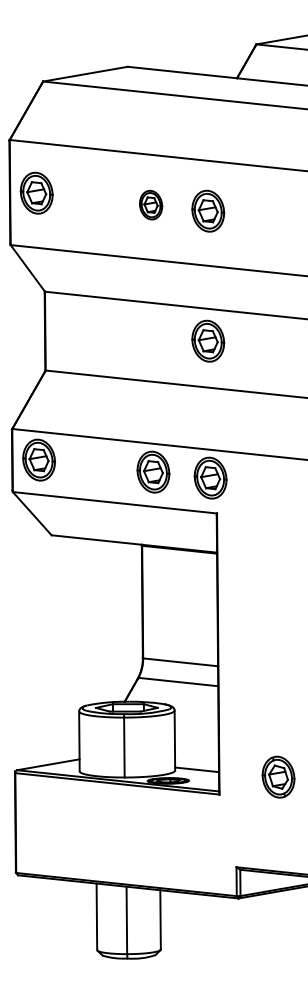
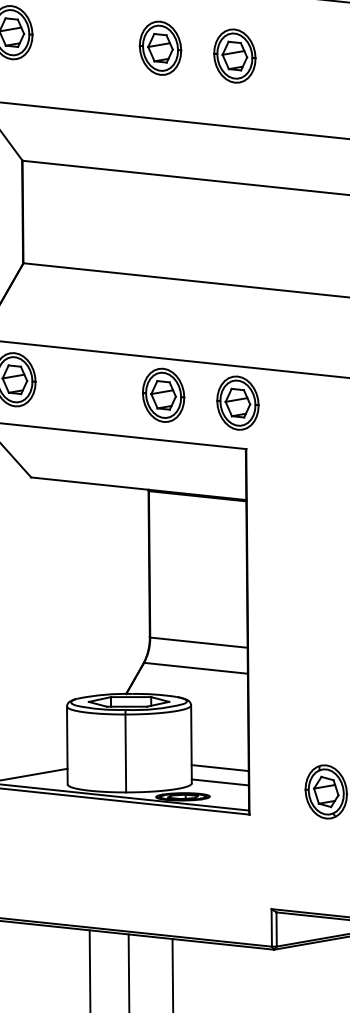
part: (150, 204) -> (159, 47), size x1.43
part: (208, 340) -> (235, 224), removed
line: (196, 758) -> (219, 767), added

